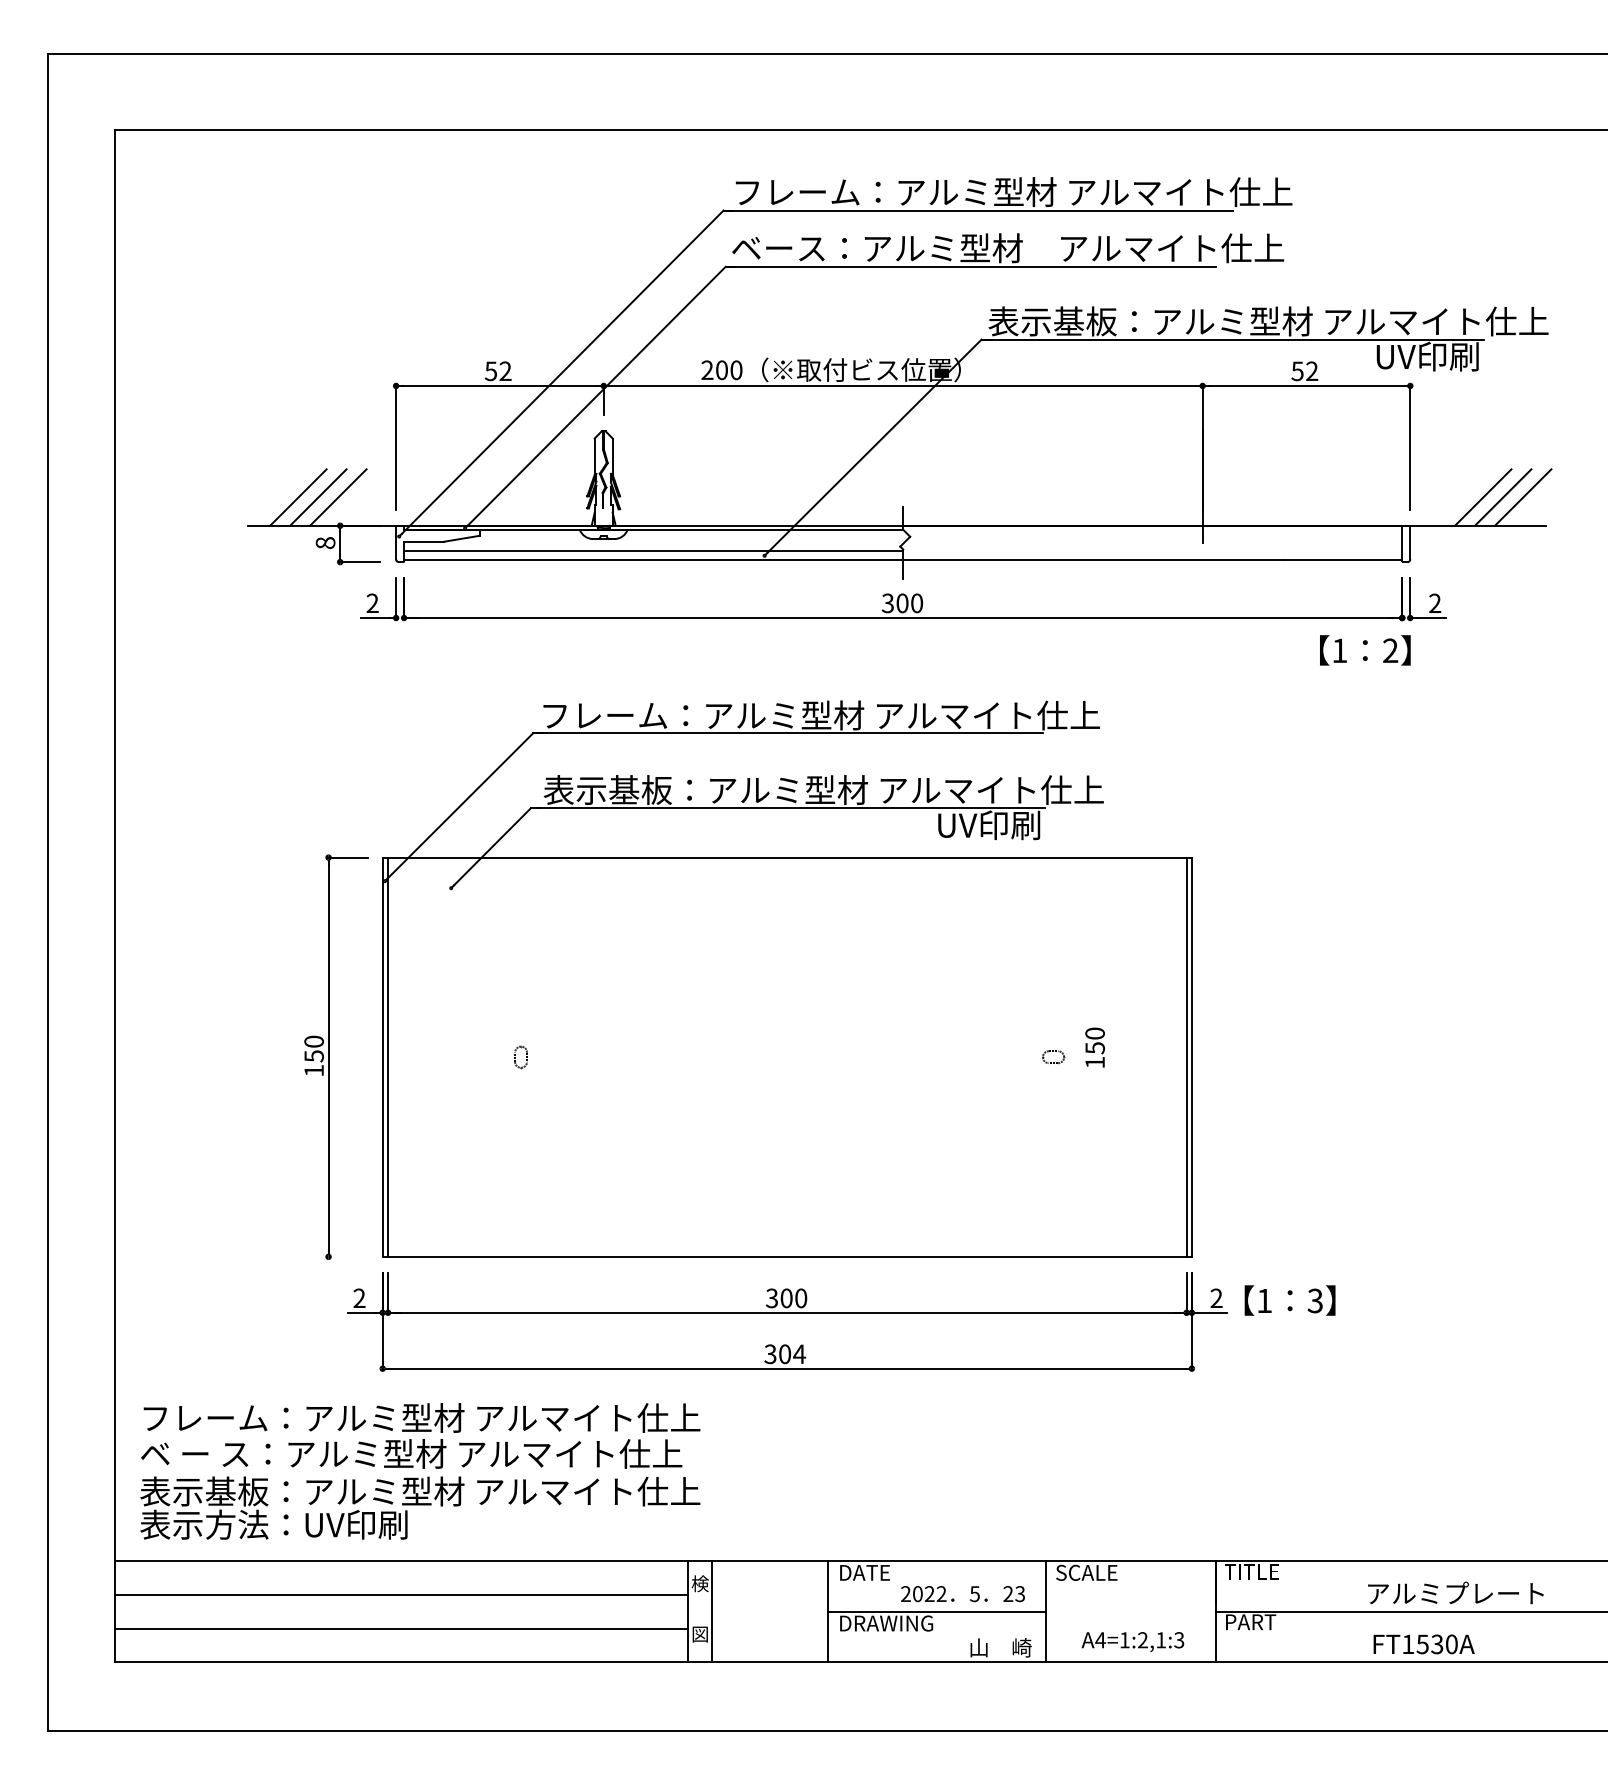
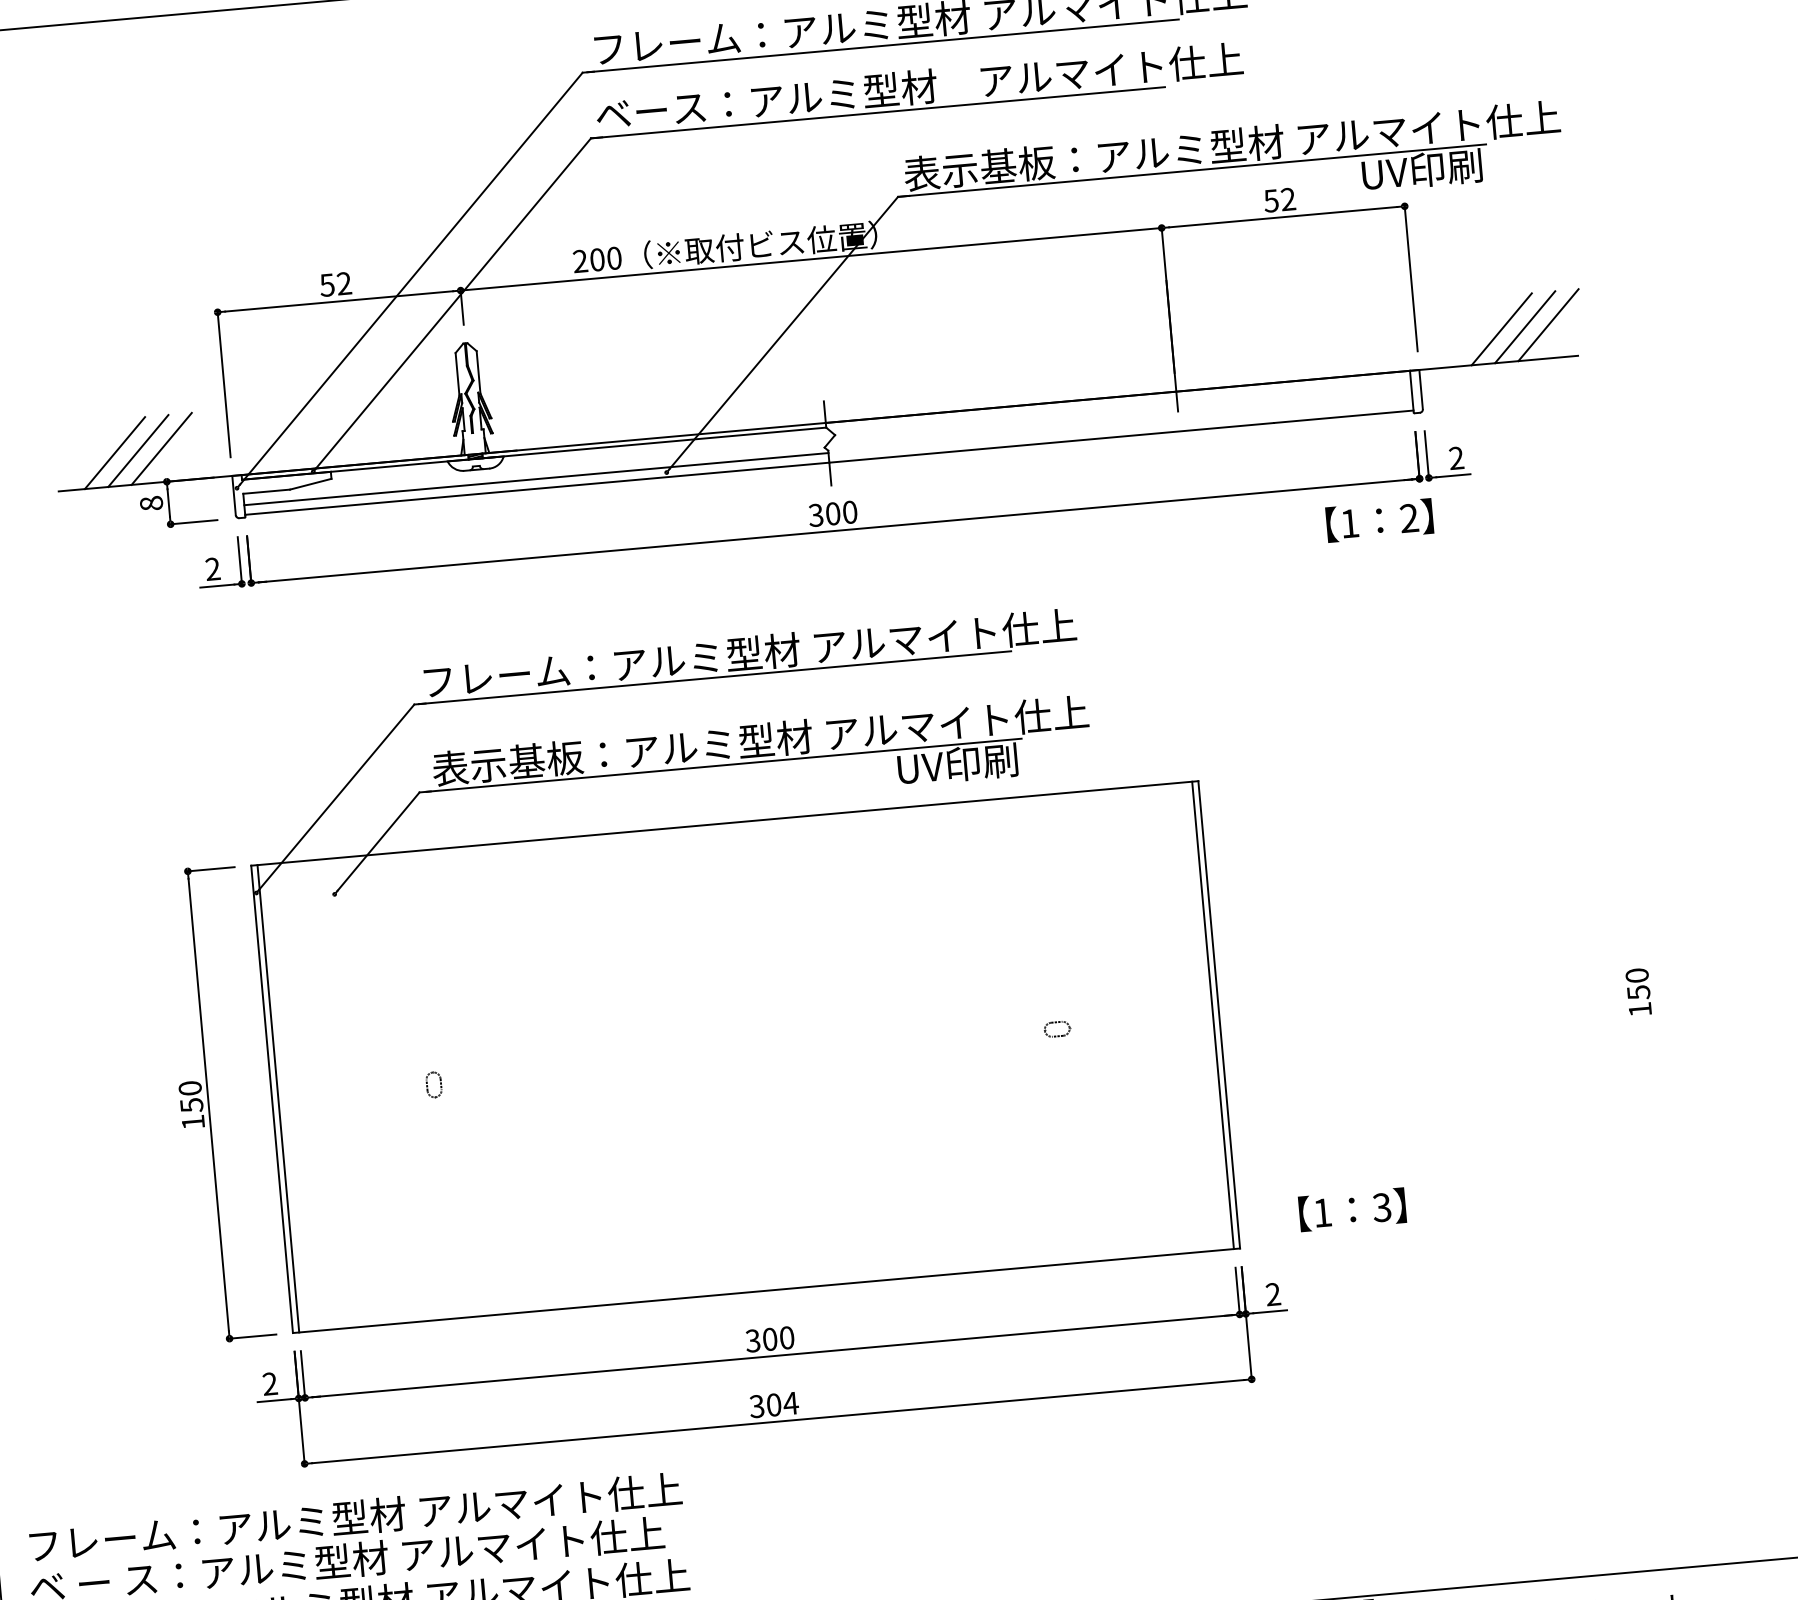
text: (1094, 1047) -> (1637, 991), moved
line: (348, 1256) -> (252, 1336), added
text: (1289, 1300) -> (1351, 1209), moved

